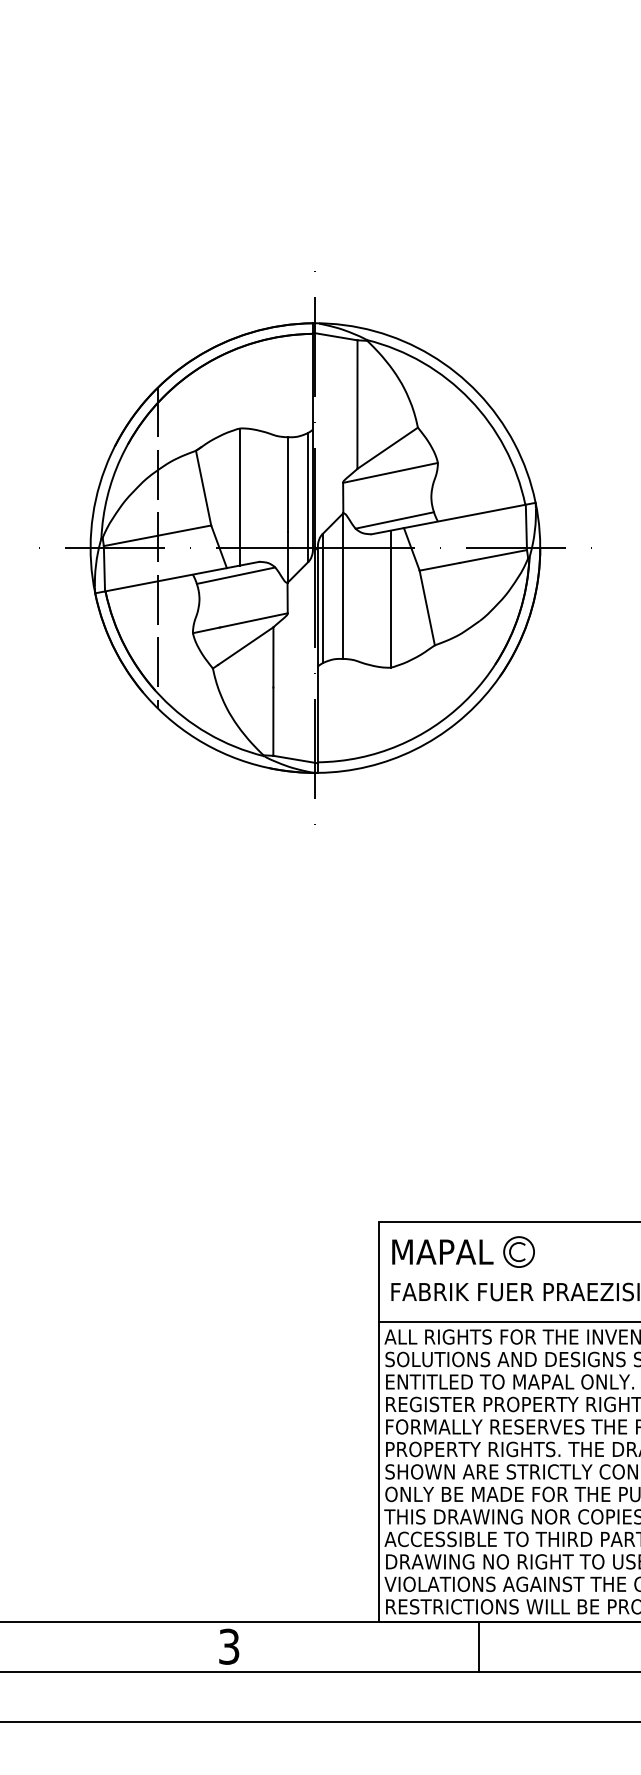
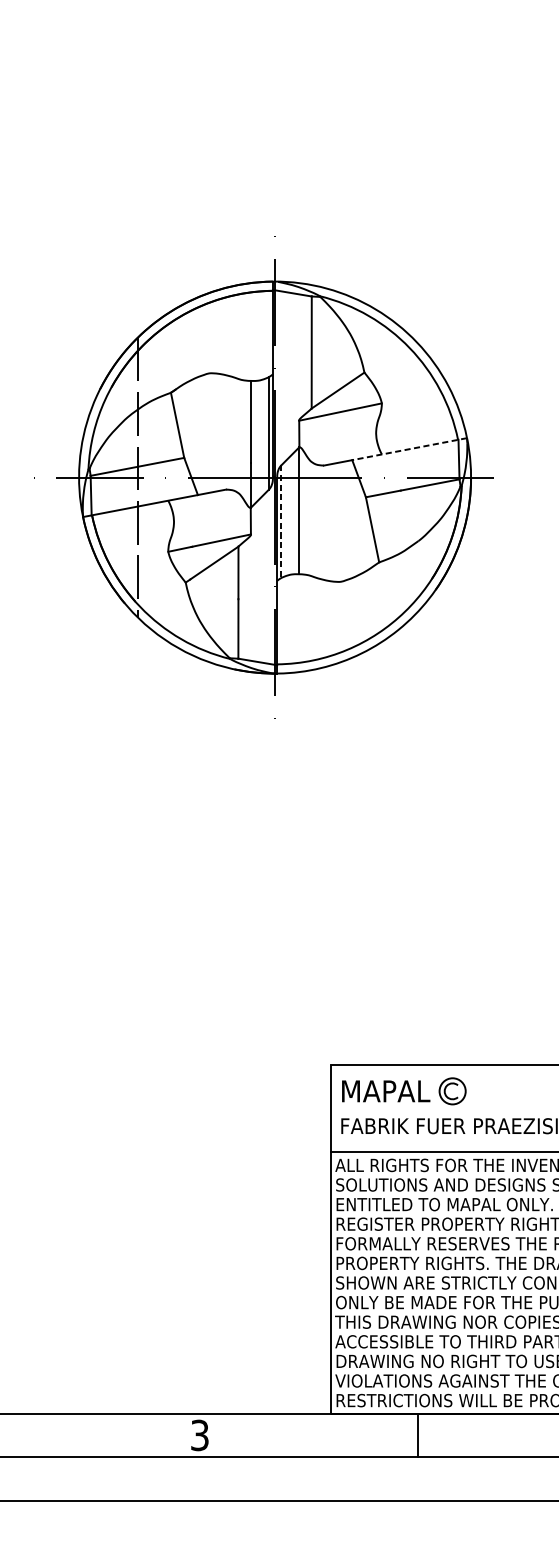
line: (239, 496) -> (208, 432), removed
line: (469, 515) -> (409, 449), solid -> dashed
line: (394, 520) -> (344, 453), removed
line: (235, 575) -> (205, 501), removed
line: (322, 598) -> (281, 521), solid -> dashed
line: (390, 598) -> (340, 521), removed

